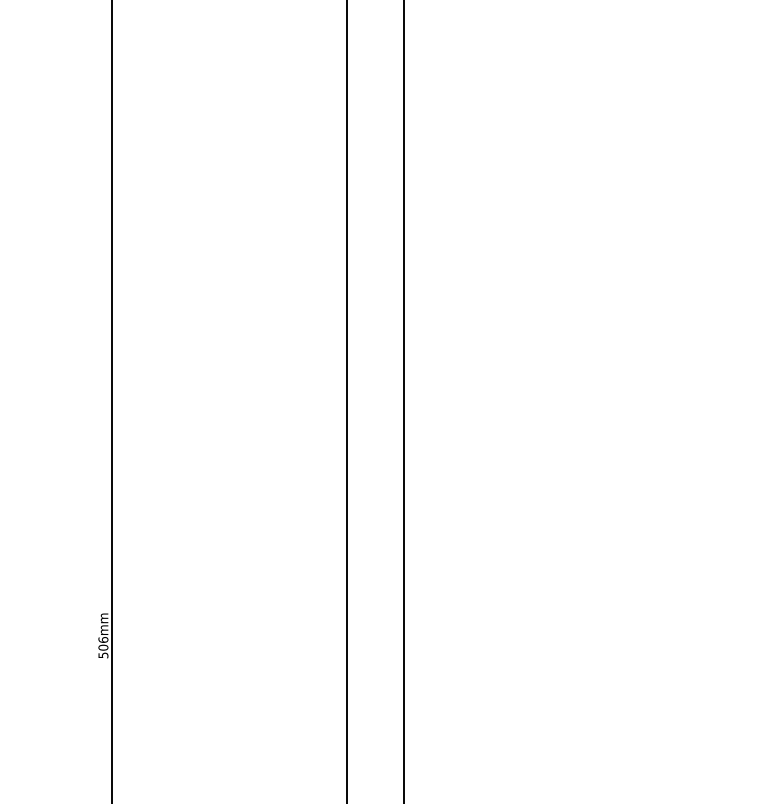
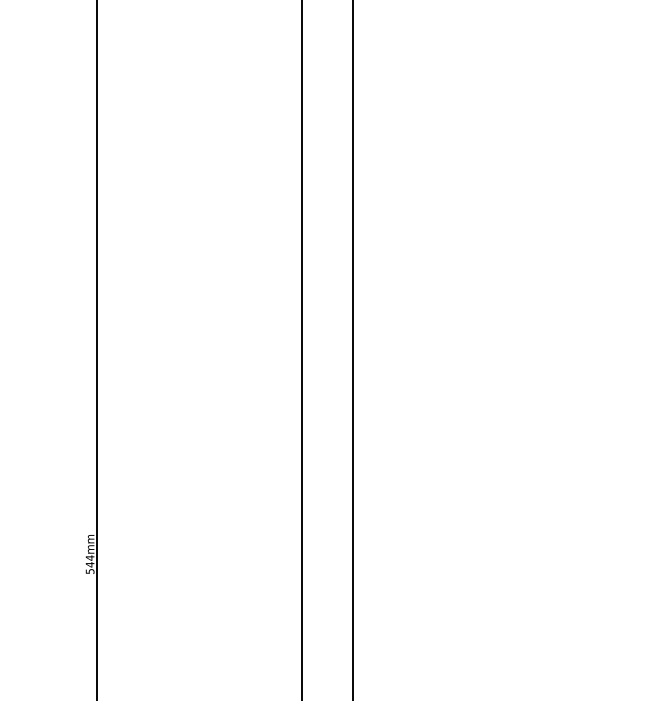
text: (103, 643) -> (90, 561), 506mm -> 544mm

